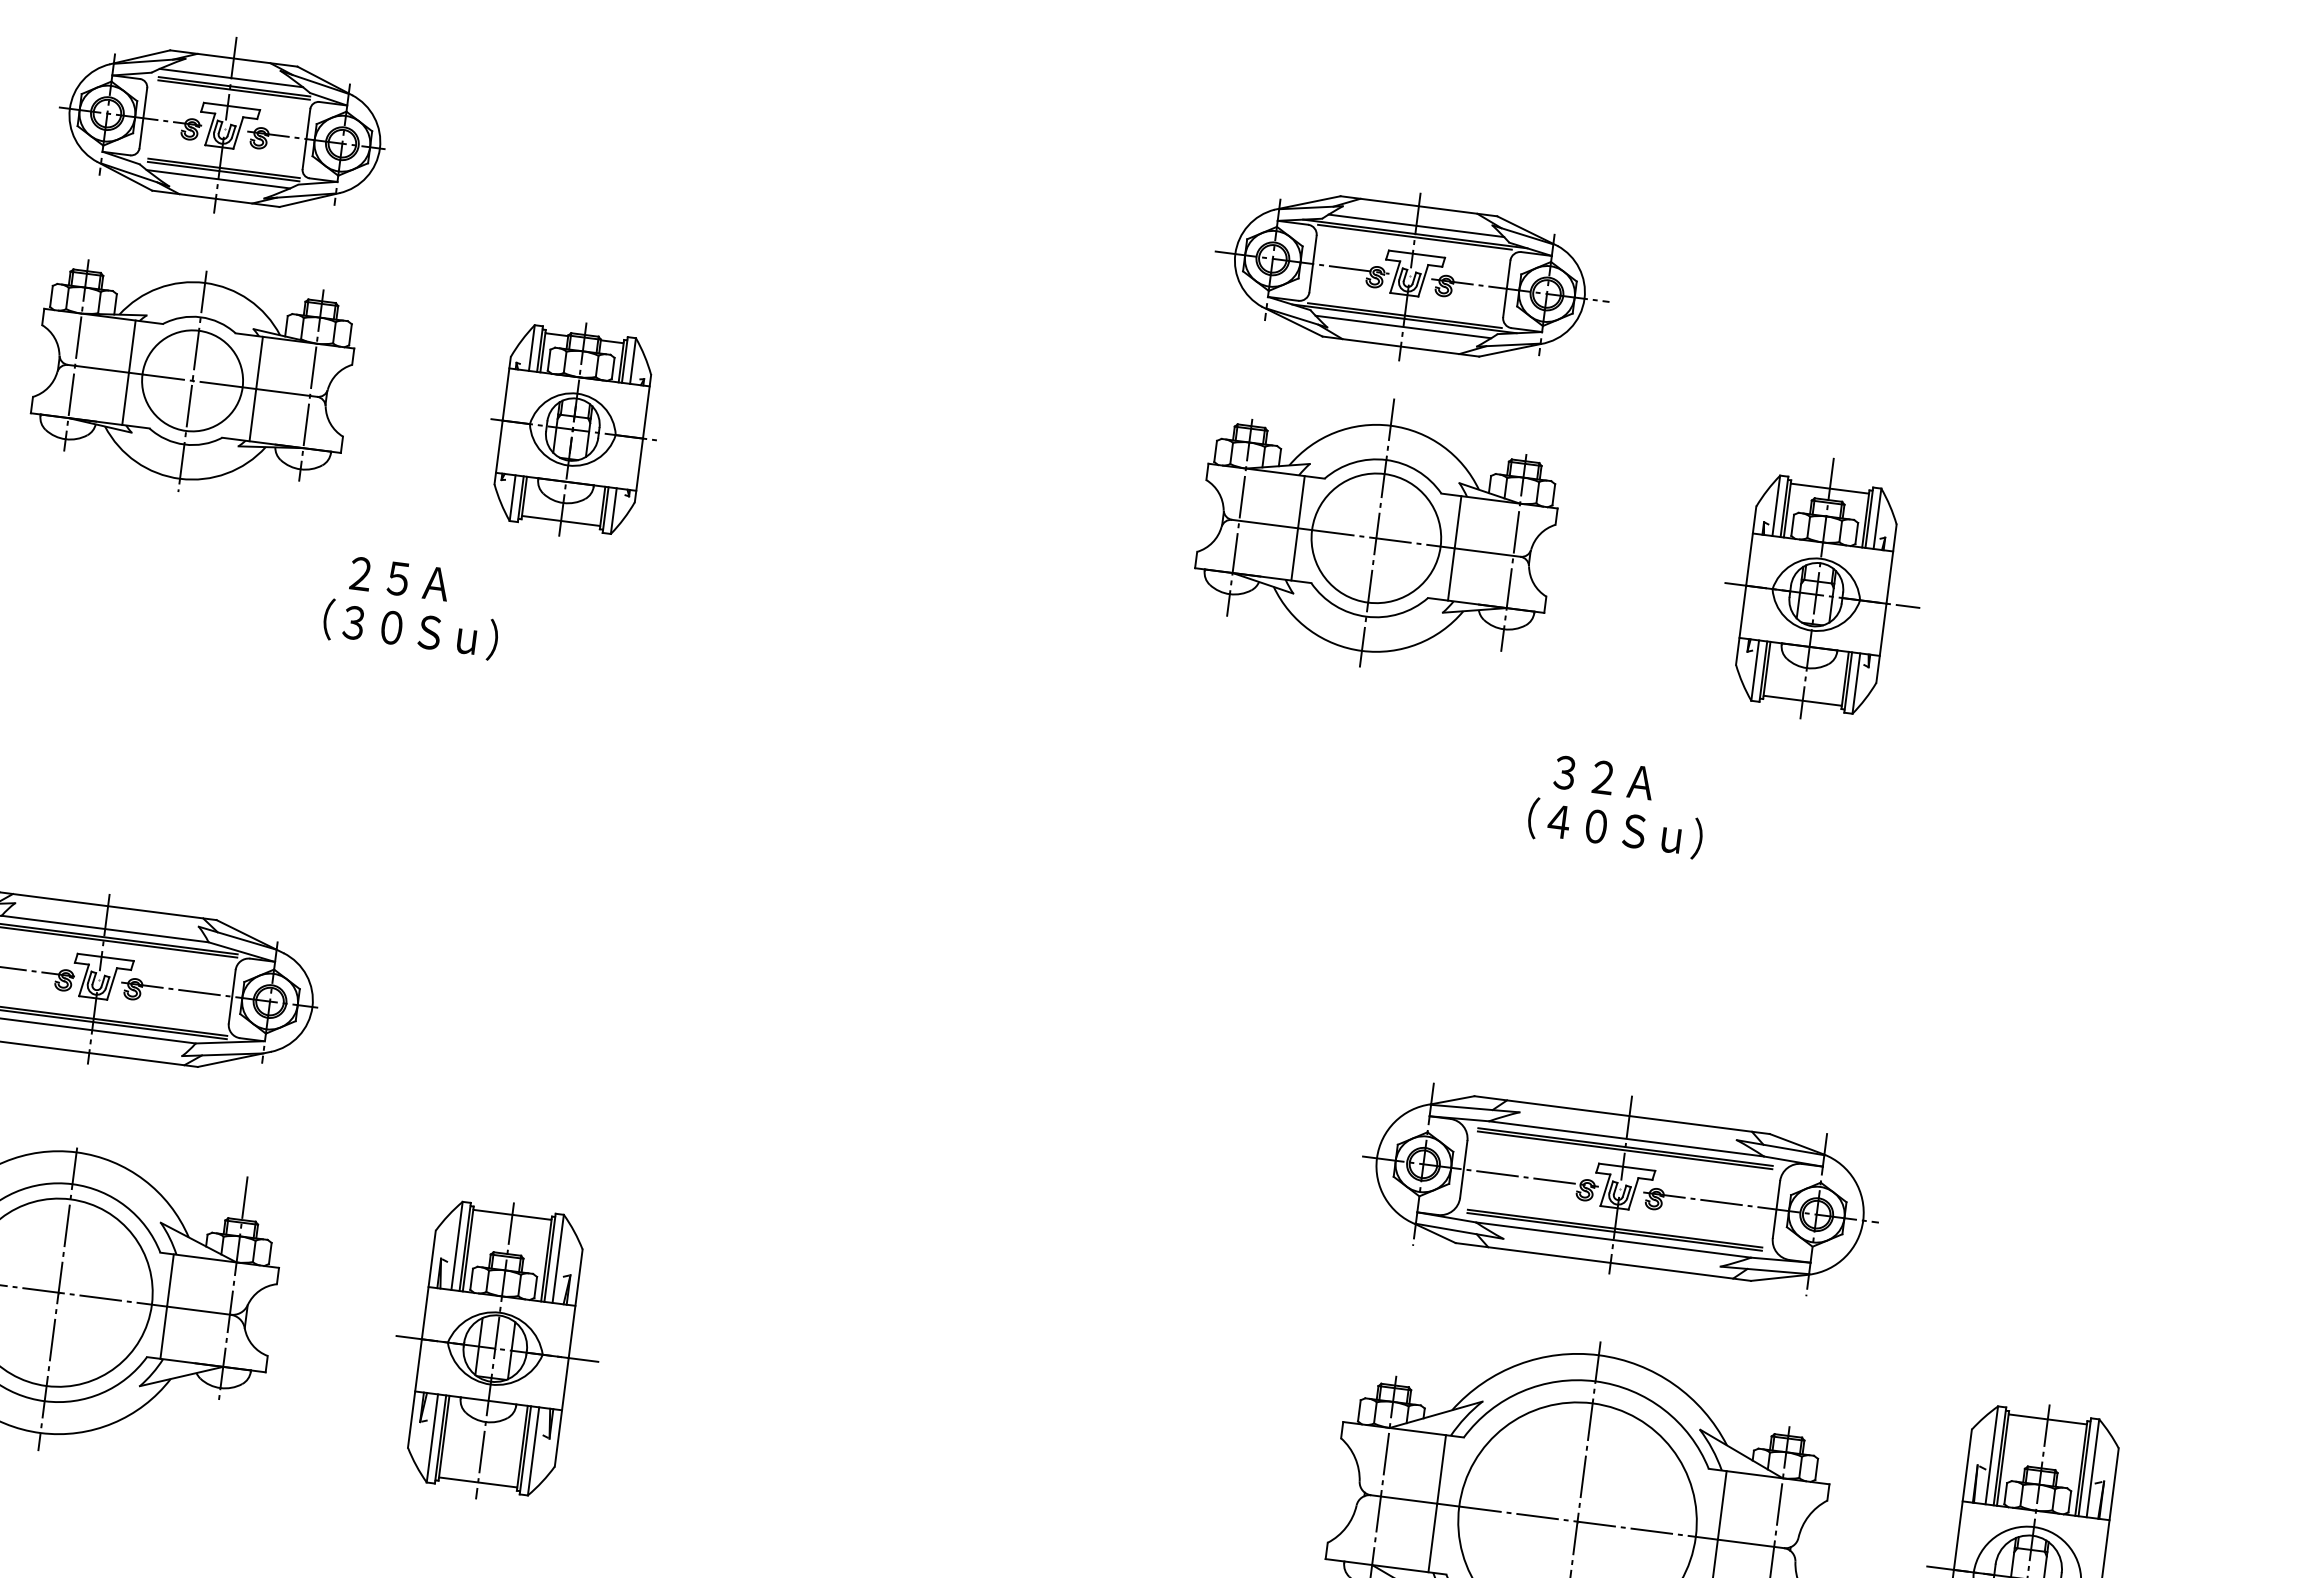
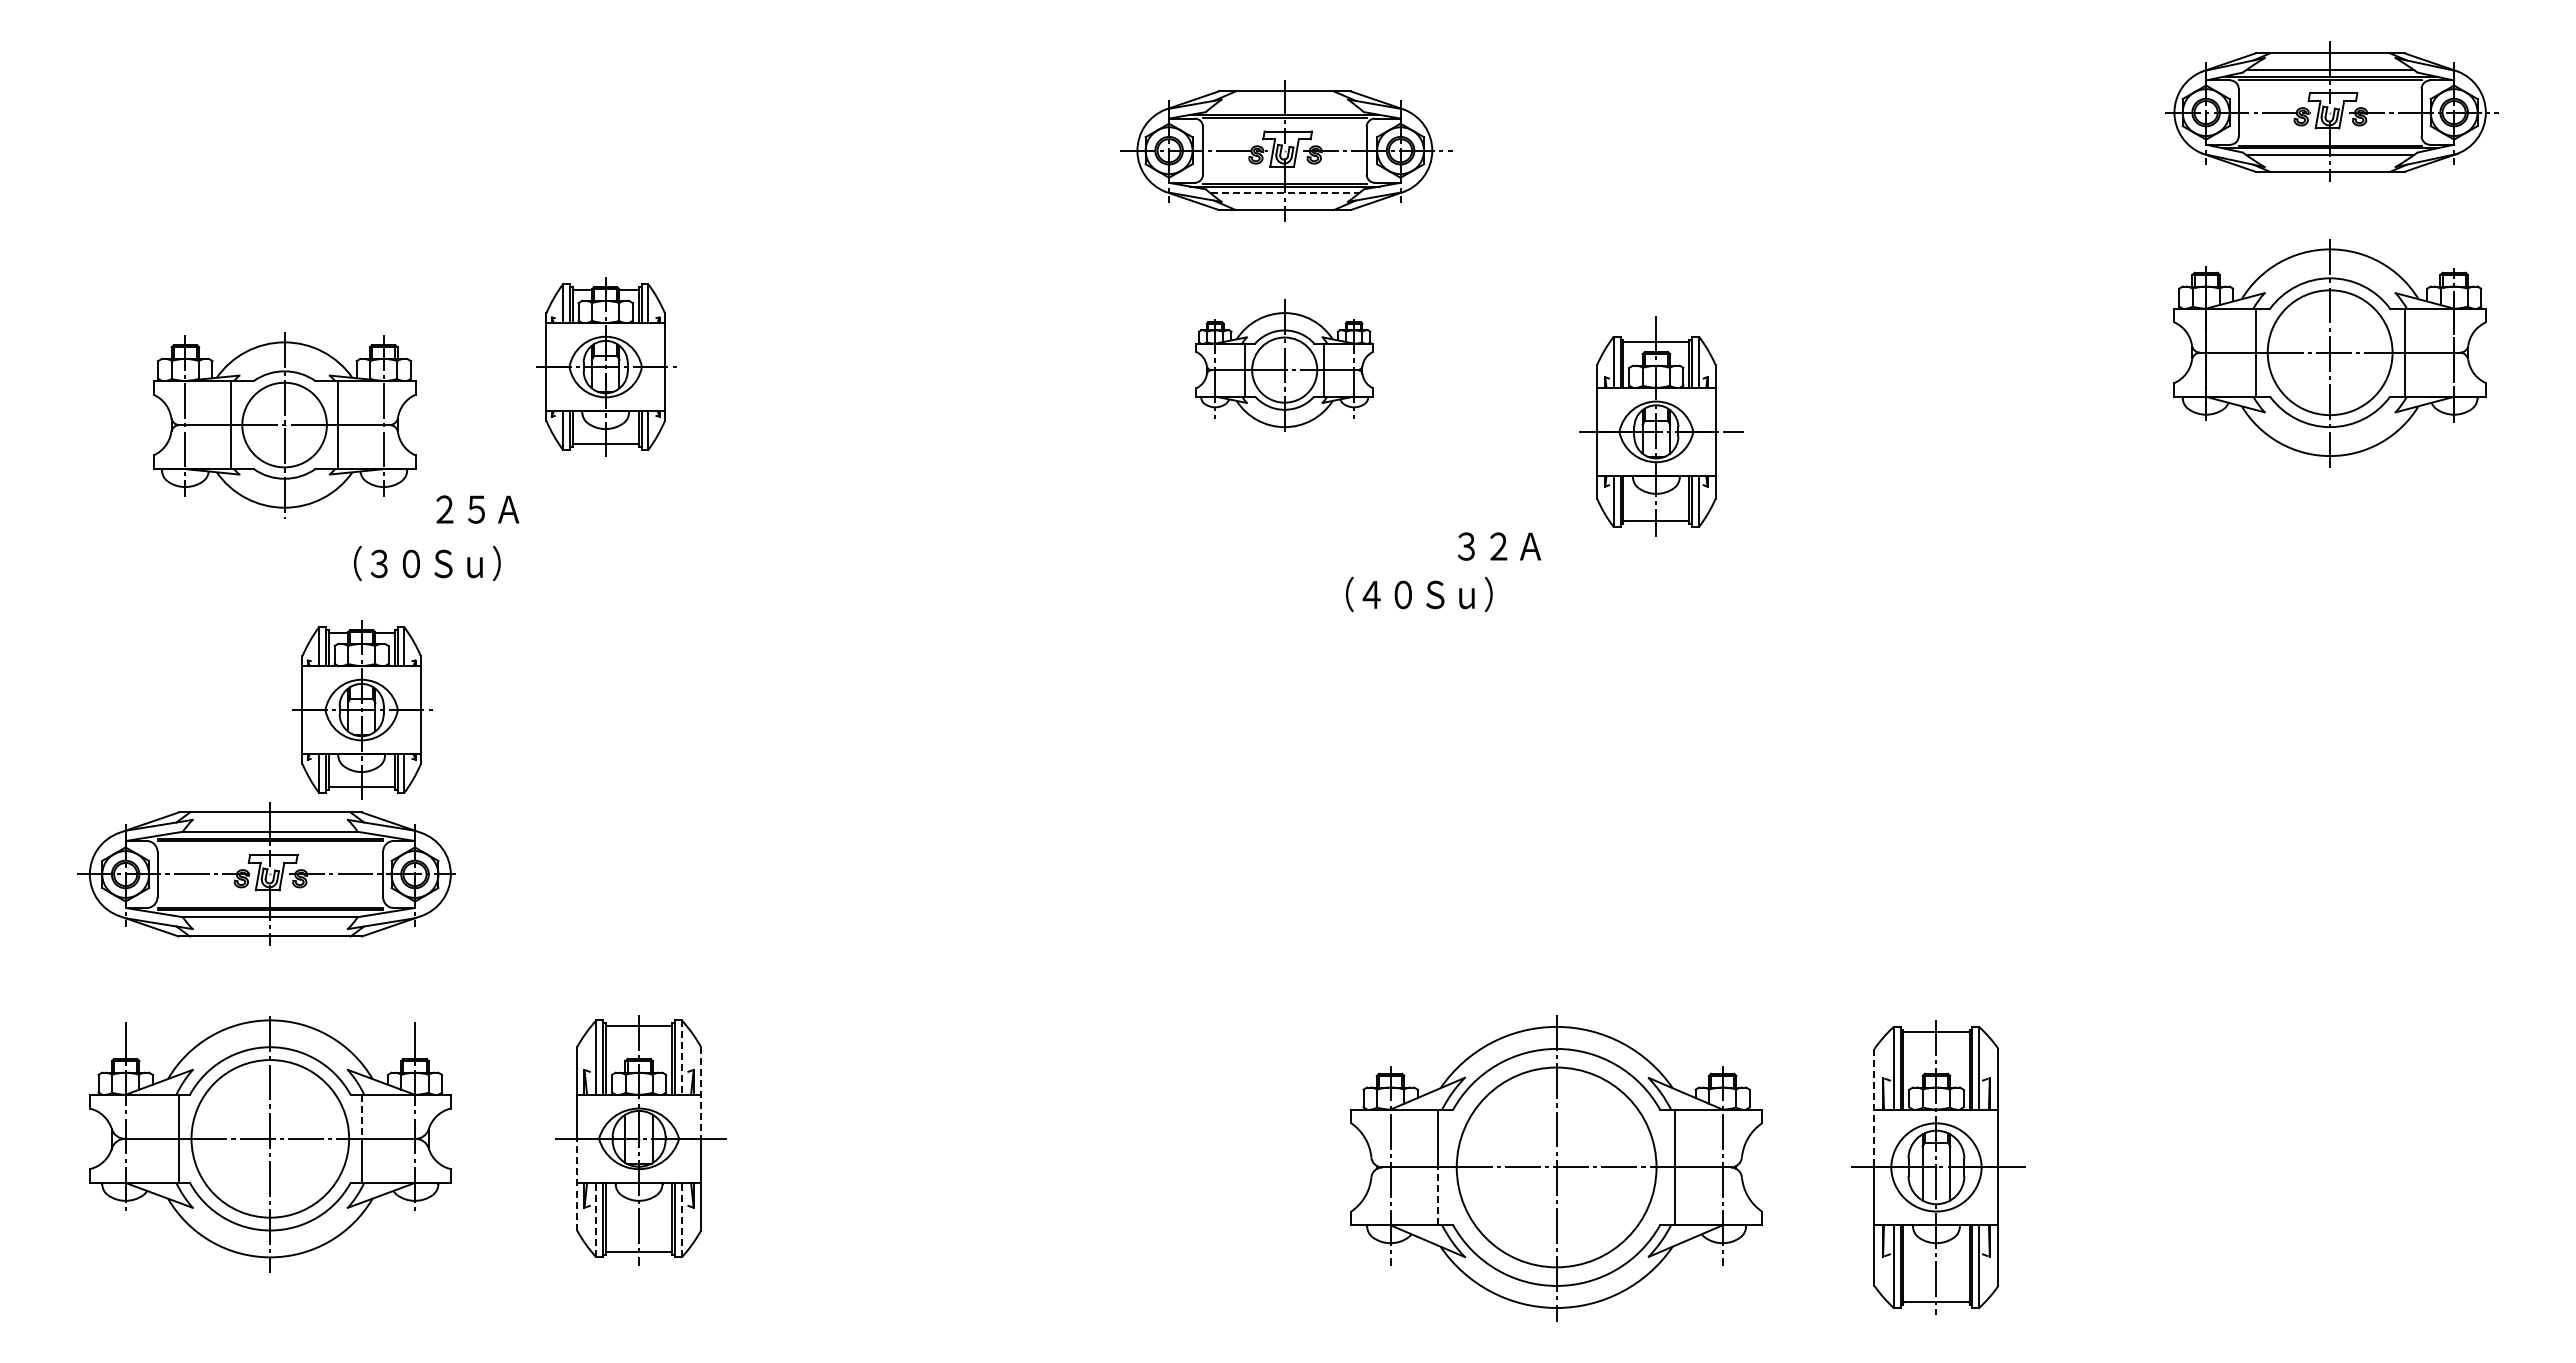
part: (221, 125) -> (281, 151), removed
line: (1415, 226) -> (1284, 108), removed
line: (1404, 327) -> (1285, 193), solid -> dashed
part: (192, 381) -> (284, 425), moved
part: (1376, 533) -> (1284, 367), size x0.6
part: (1823, 589) -> (1661, 426), moved
text: (410, 629) -> (427, 563), moved
part: (232, 798) -> (362, 709), added
text: (1615, 828) -> (1419, 594), moved
part: (1620, 1185) -> (1556, 883), removed
line: (557, 1259) -> (681, 1058), solid -> dashed
line: (169, 1281) -> (361, 1117), solid -> dashed
line: (576, 1304) -> (701, 1093), solid -> dashed
line: (415, 1393) -> (577, 1184), solid -> dashed
line: (432, 1437) -> (596, 1219), solid -> dashed
line: (533, 1450) -> (681, 1219), solid -> dashed
line: (1962, 1500) -> (1874, 1108), solid -> dashed
line: (1433, 1538) -> (1438, 1196), solid -> dashed

